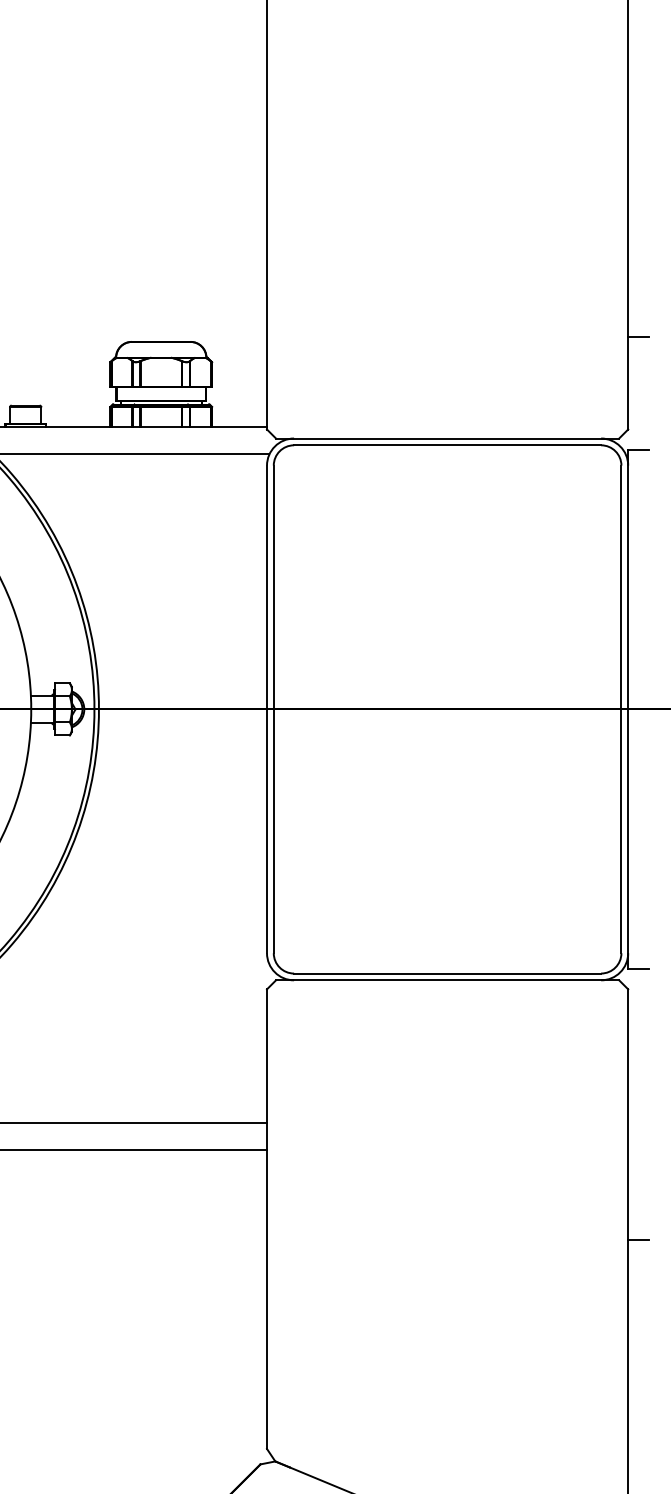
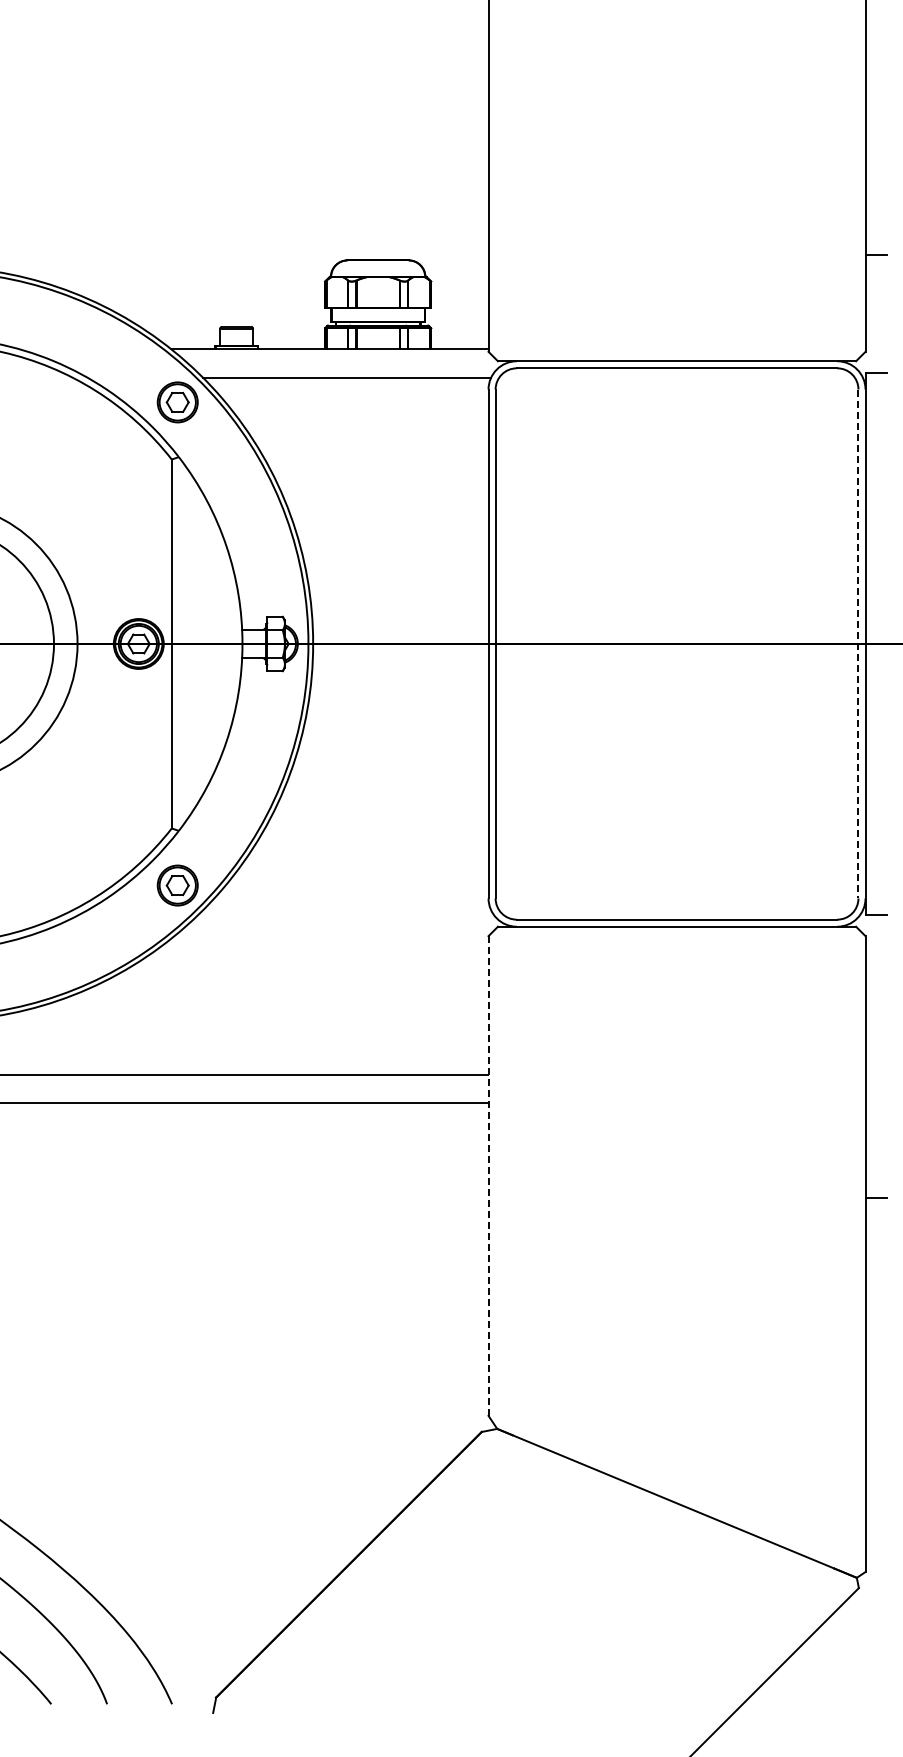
line: (621, 709) -> (858, 644), solid -> dashed
line: (266, 1219) -> (488, 1176), solid -> dashed

